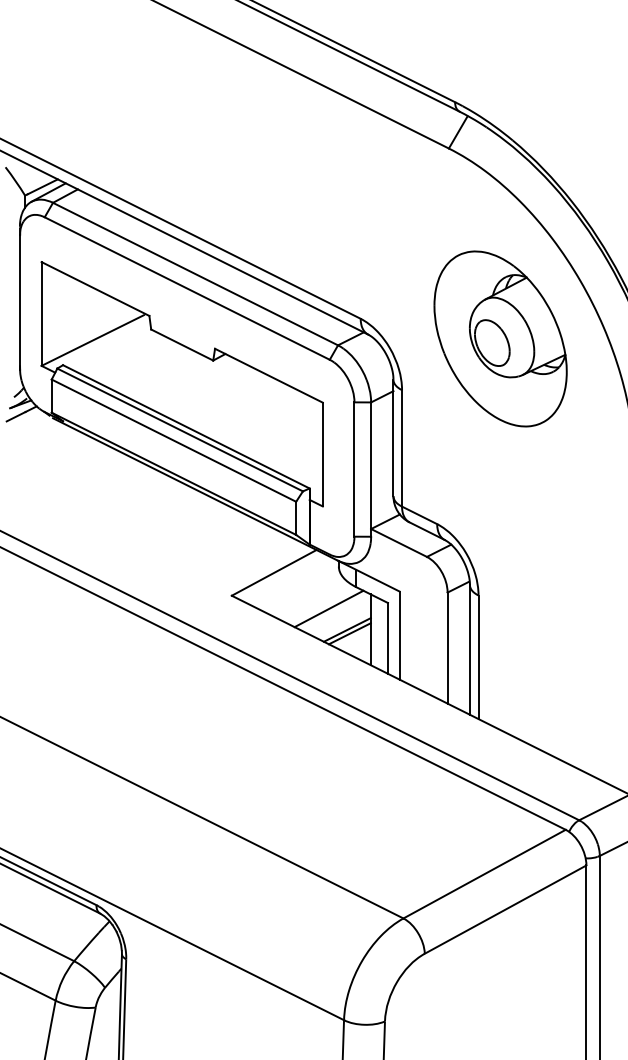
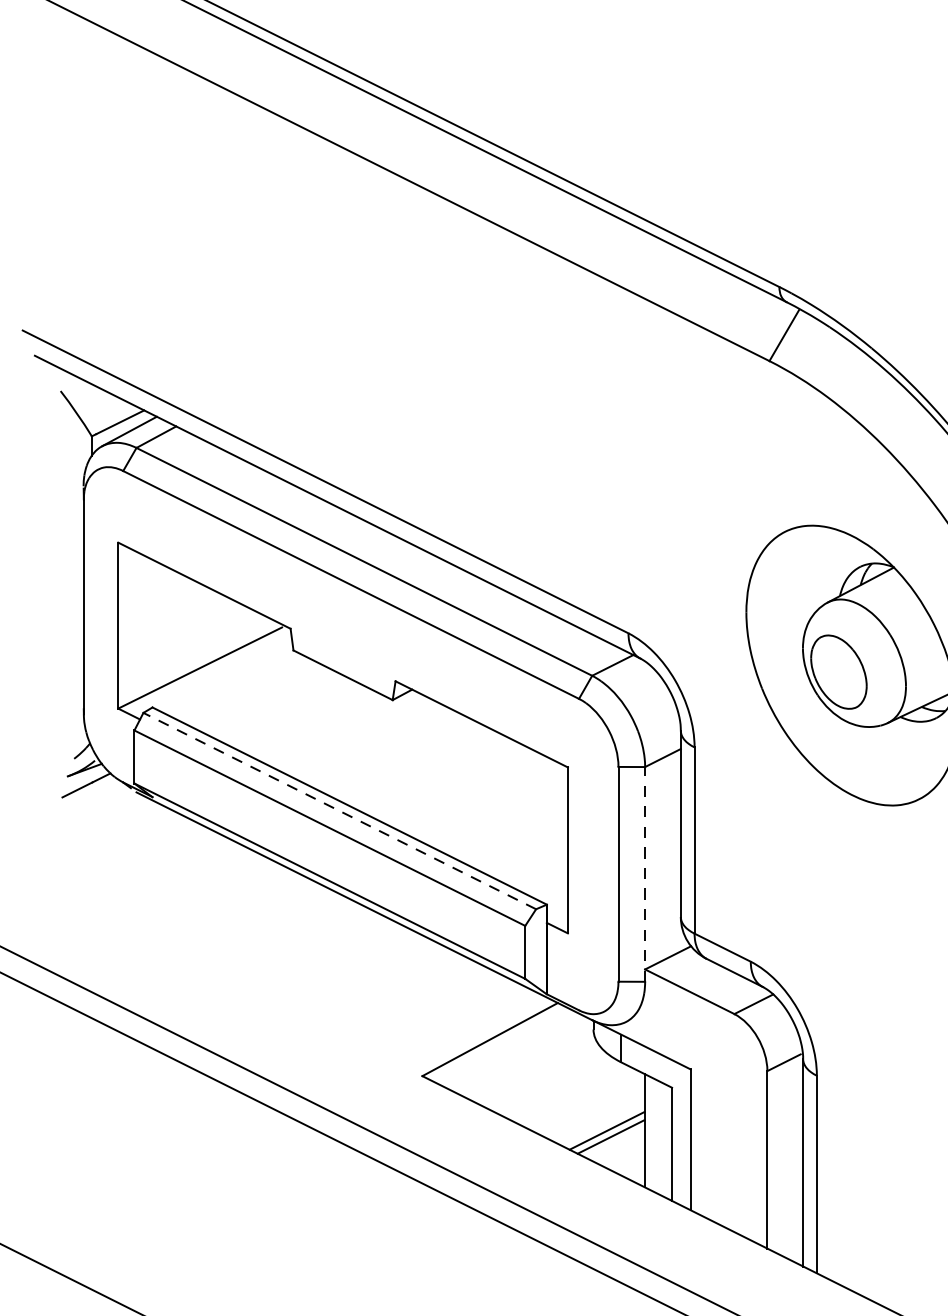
line: (179, 429) -> (338, 810), solid -> dashed
line: (371, 469) -> (645, 874), solid -> dashed
line: (328, 608) -> (576, 1096), removed

